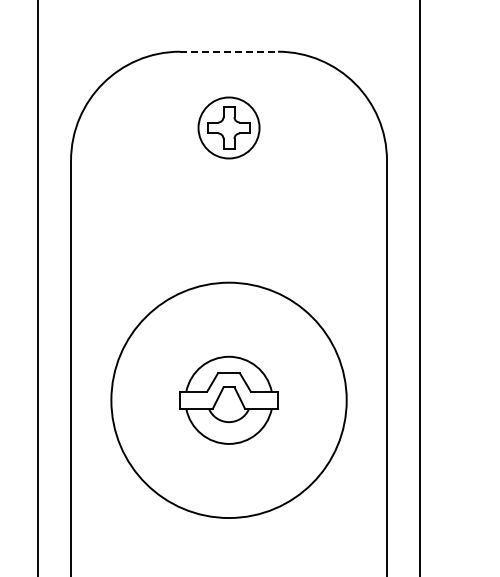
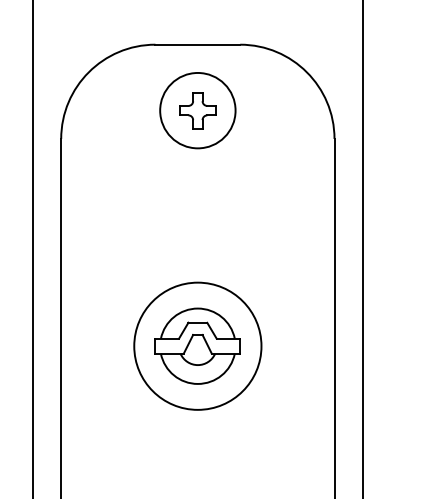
line: (229, 51) -> (198, 44), dashed -> solid
circle: (228, 127) -> (197, 110), size x1.43
circle: (228, 399) -> (197, 345), size x0.62

